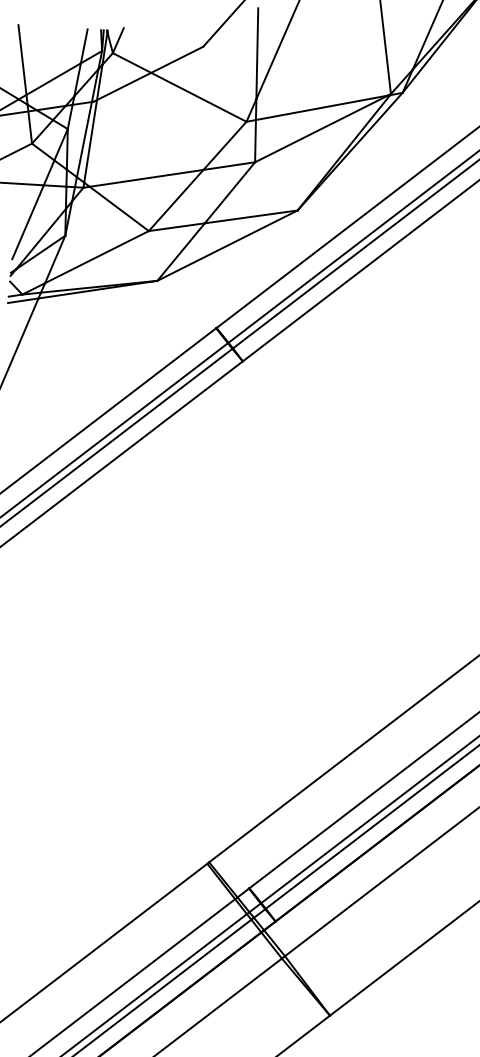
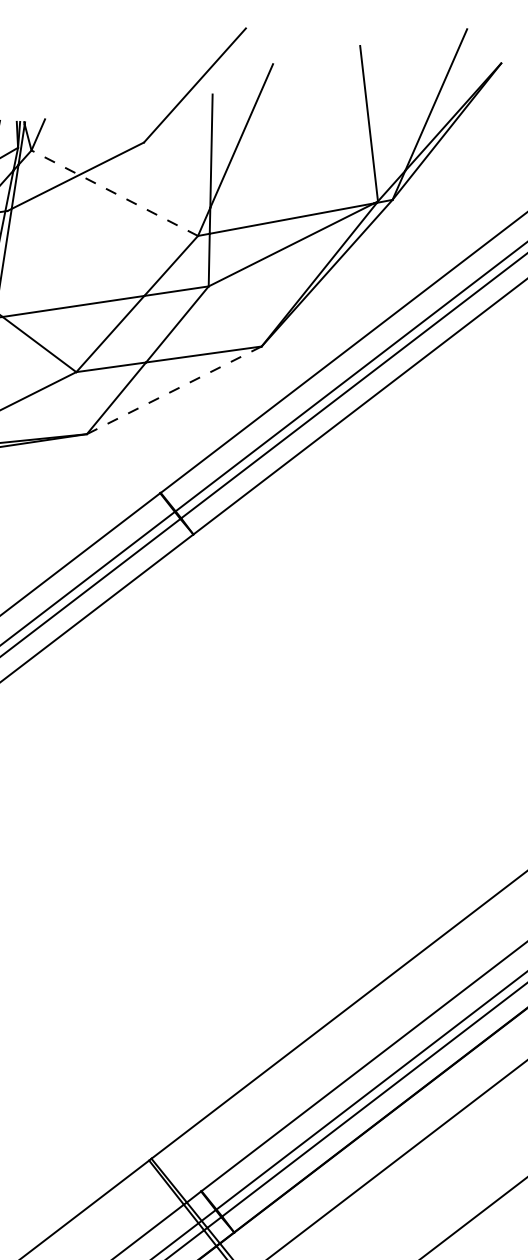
line: (179, 87) -> (114, 193), solid -> dashed
line: (227, 245) -> (174, 390), solid -> dashed

